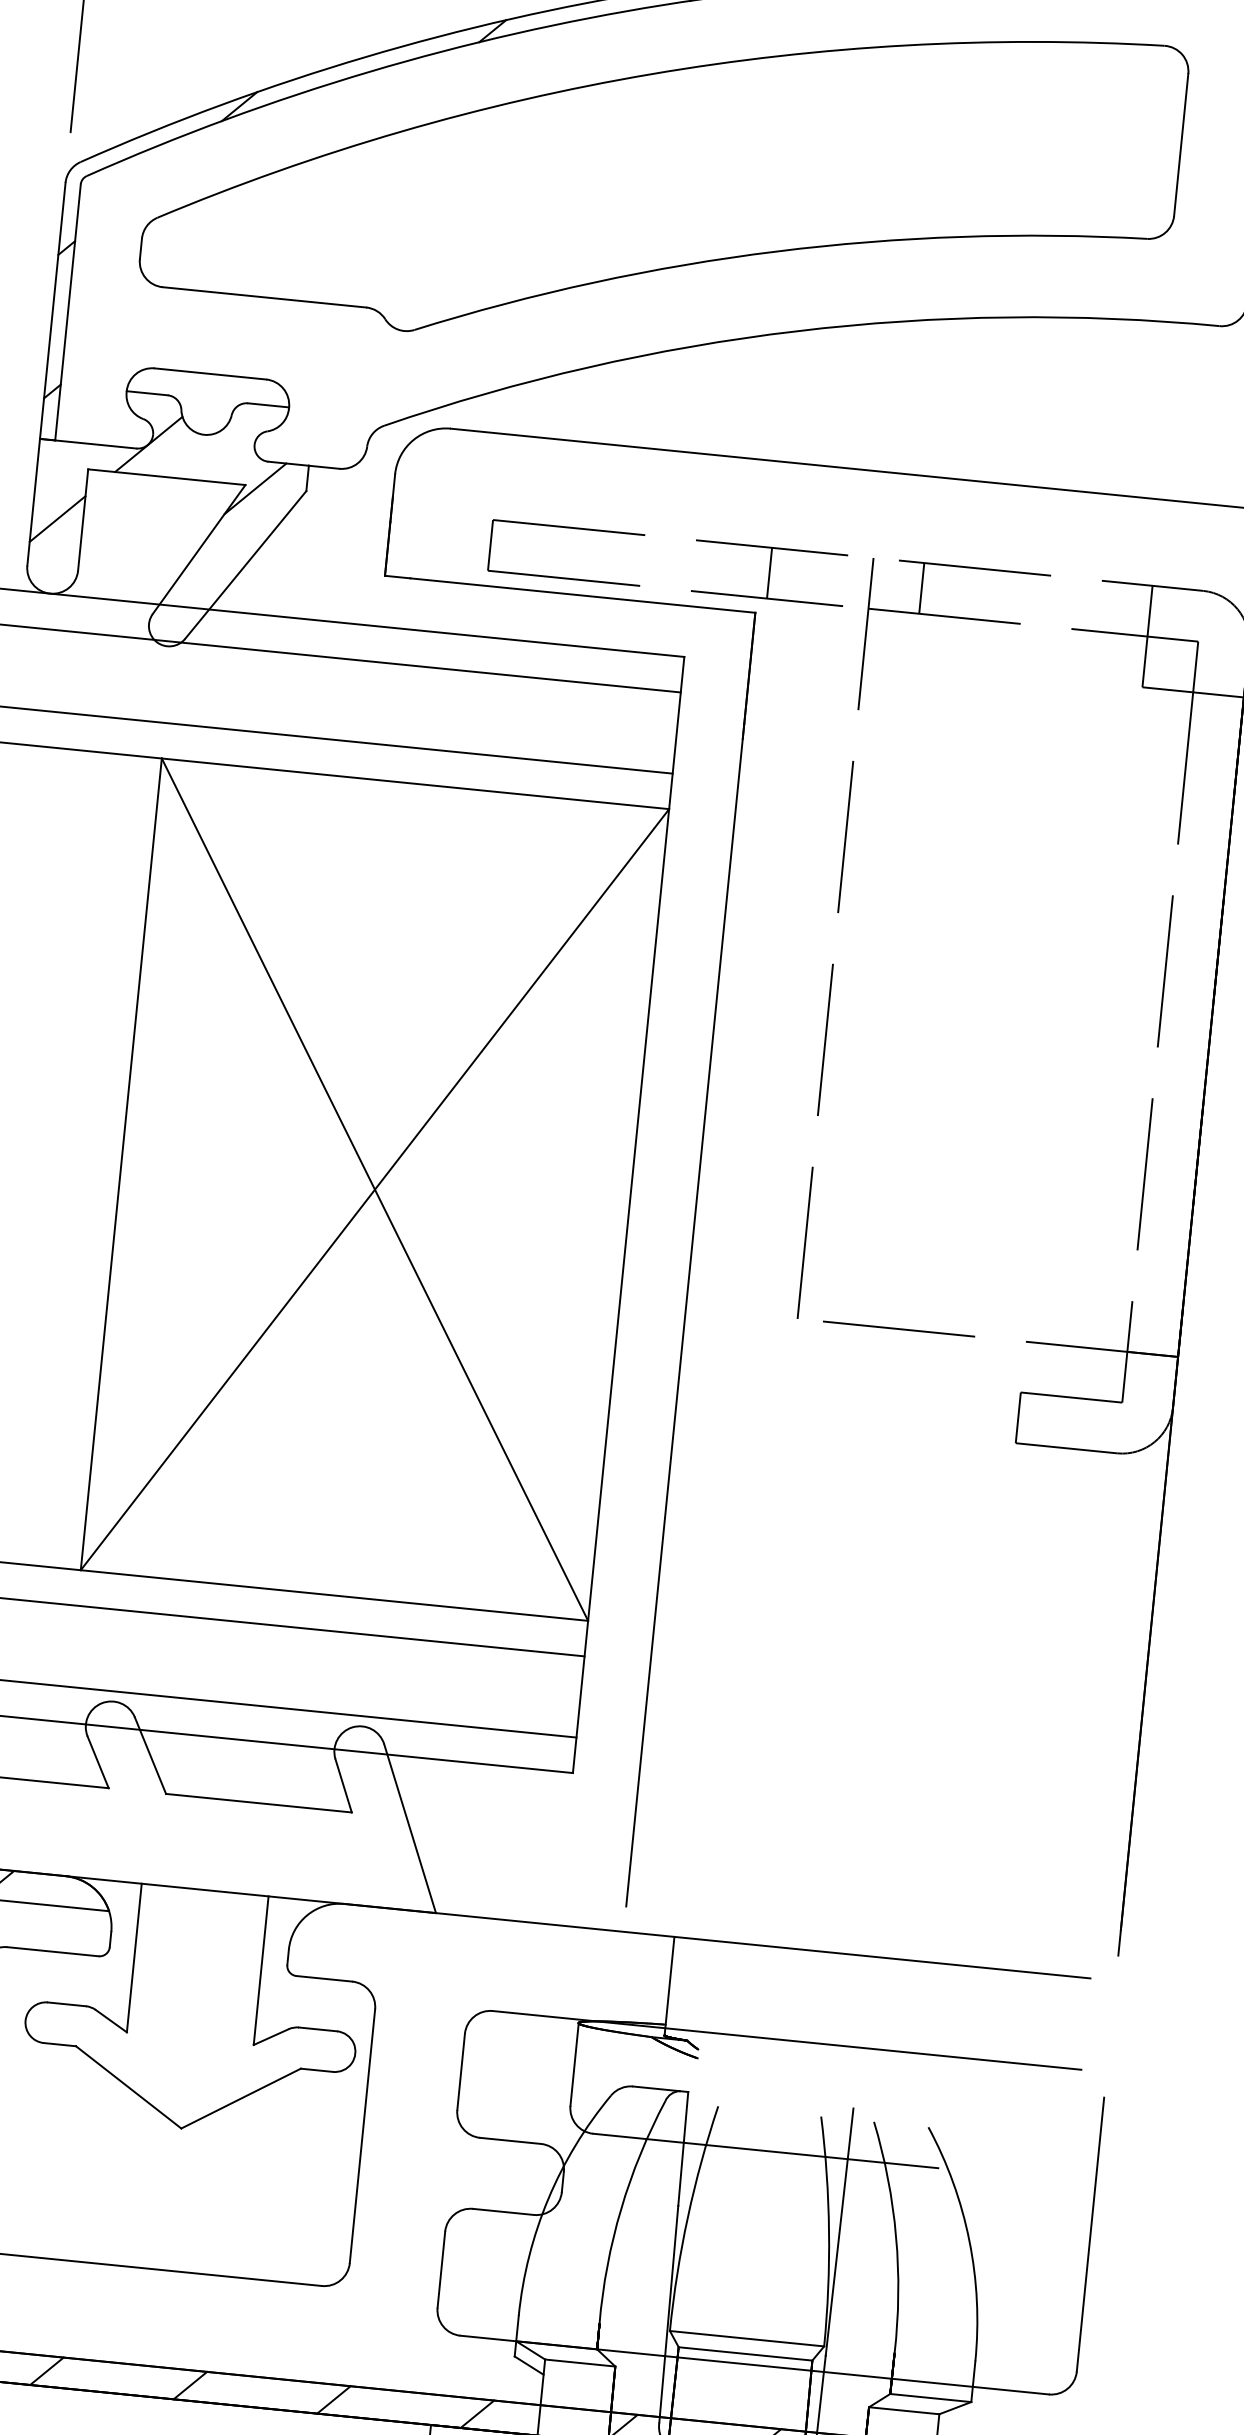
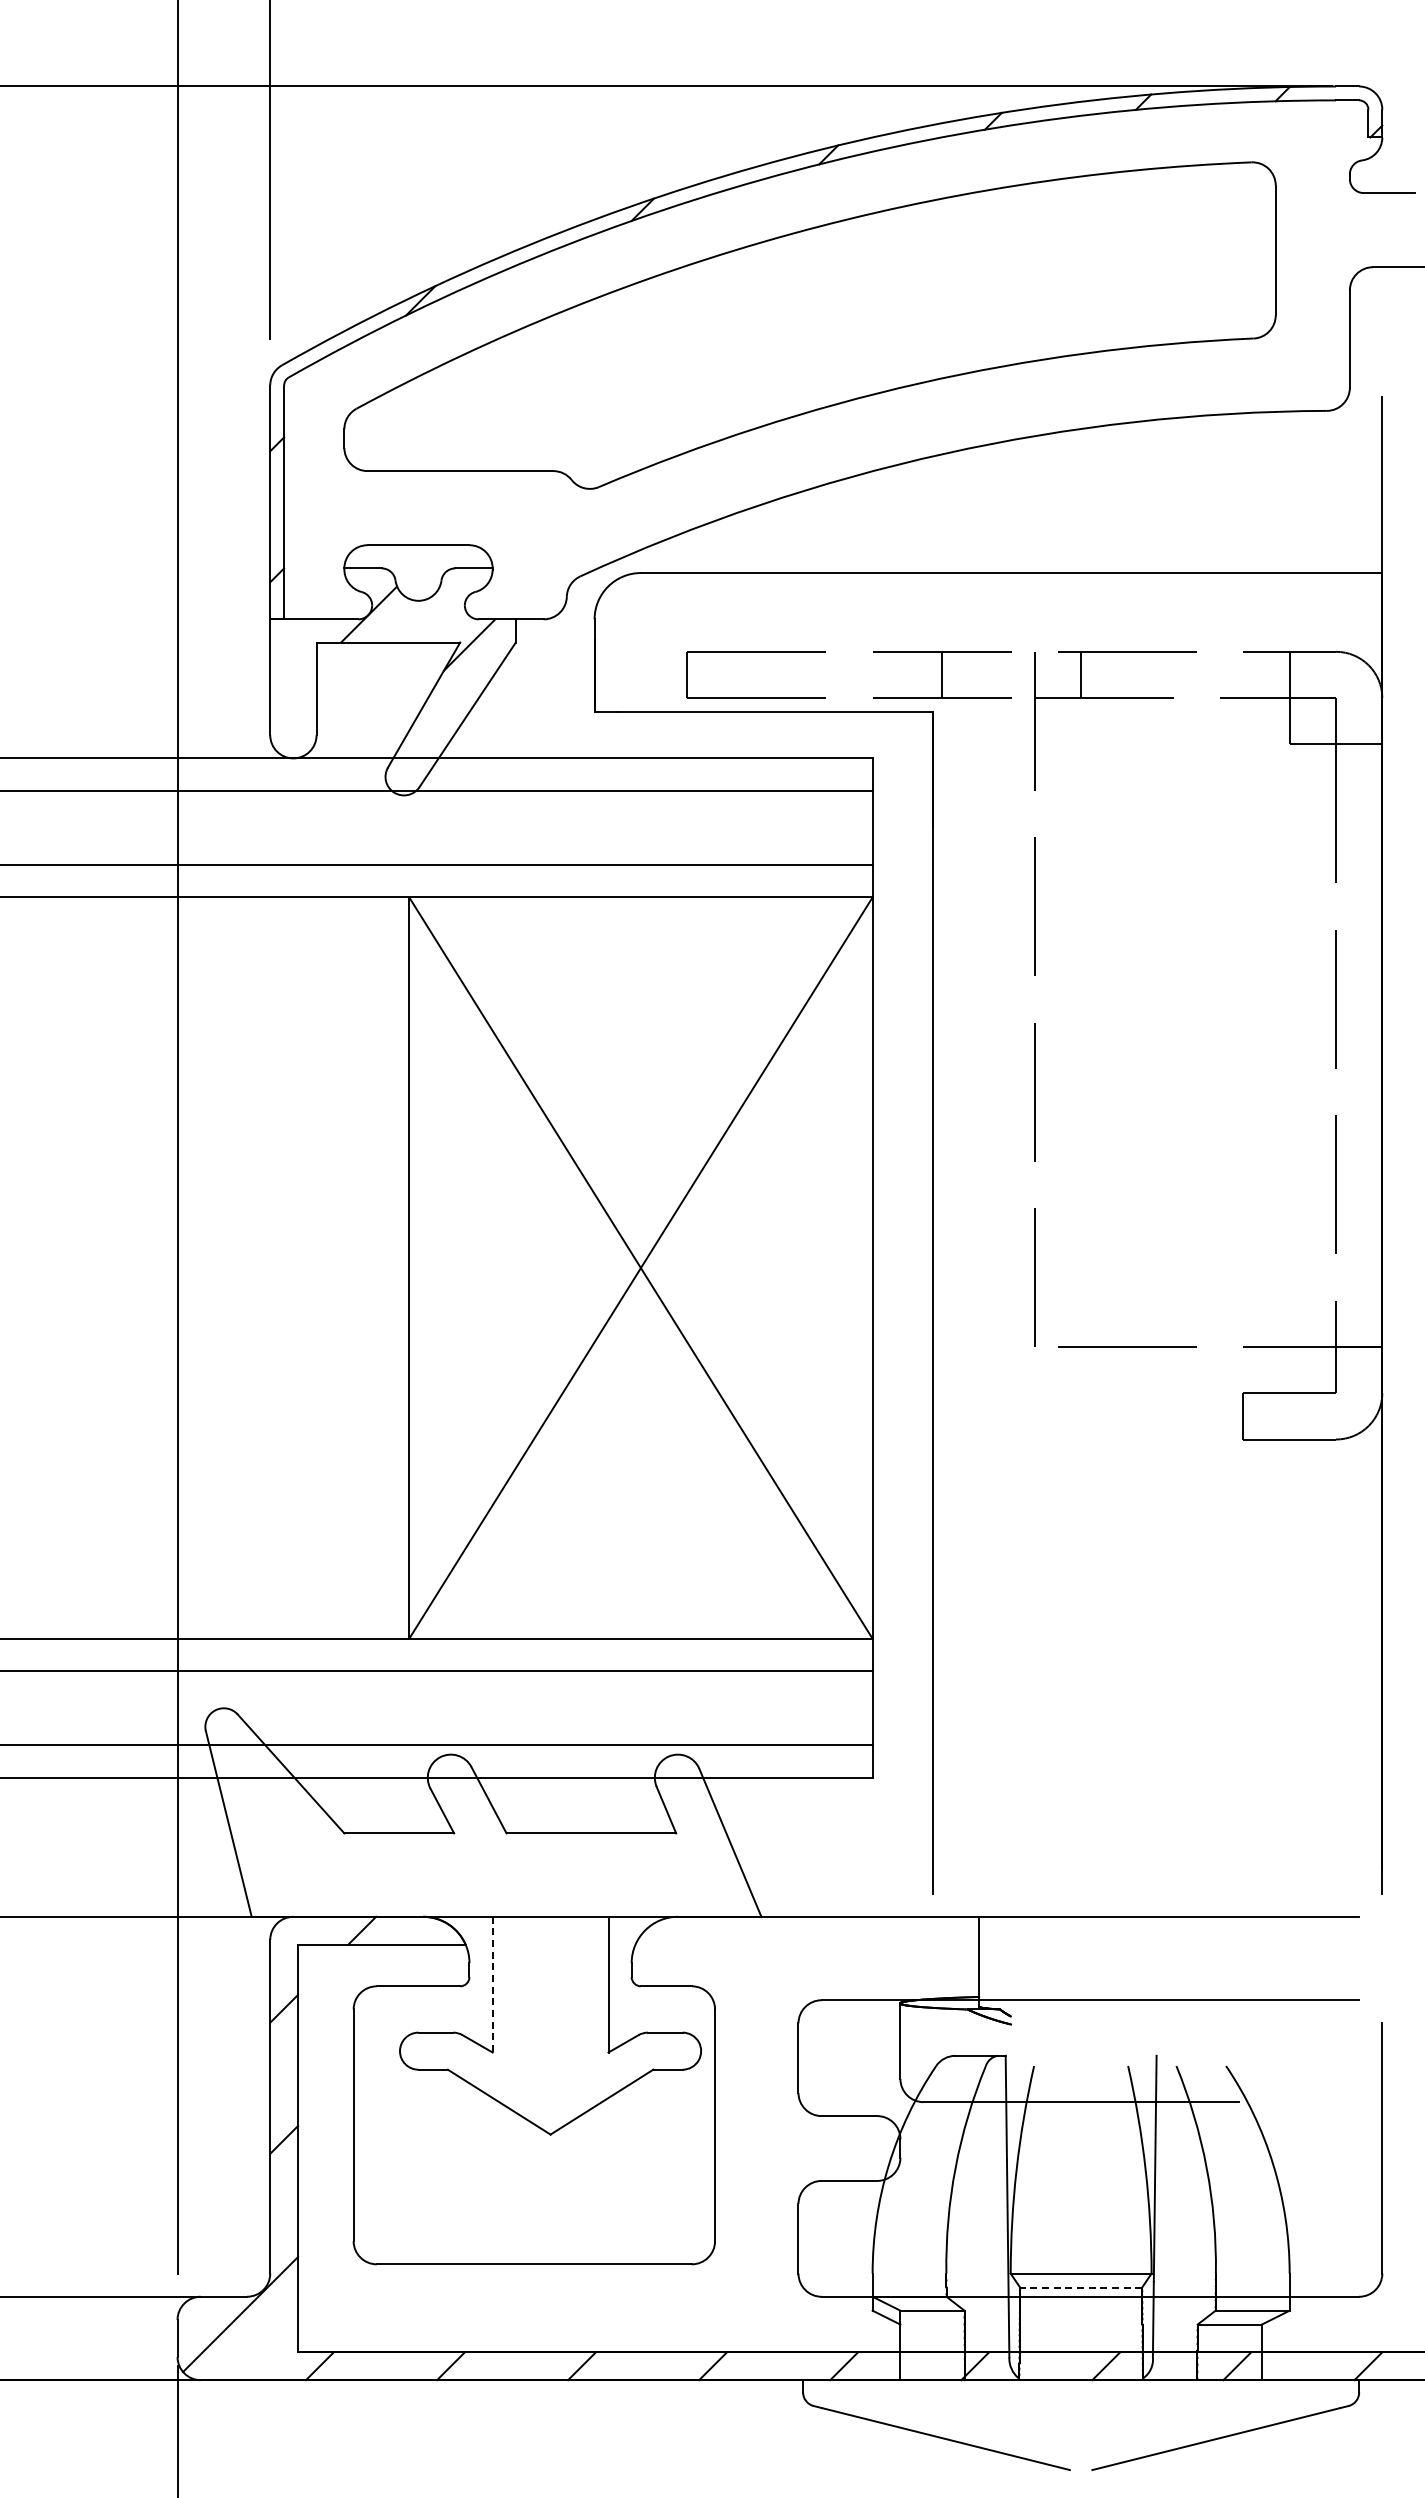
line: (57, 519) -> (293, 690), removed
line: (134, 1957) -> (492, 1984), solid -> dashed
line: (744, 2353) -> (1080, 2287), solid -> dashed

